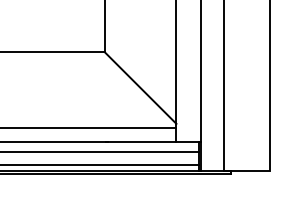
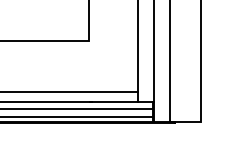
line: (140, 86) -> (113, 64), removed

